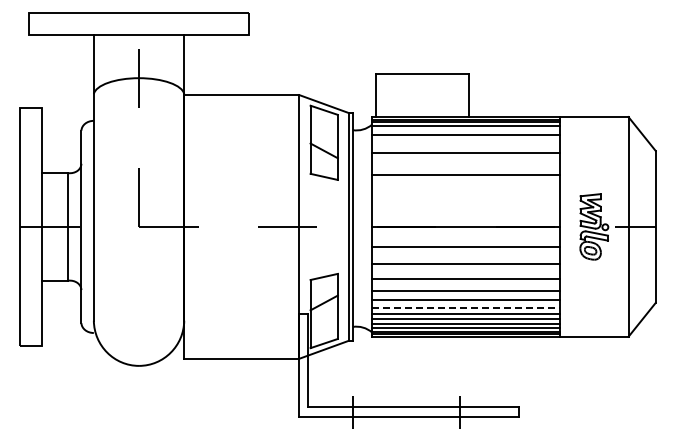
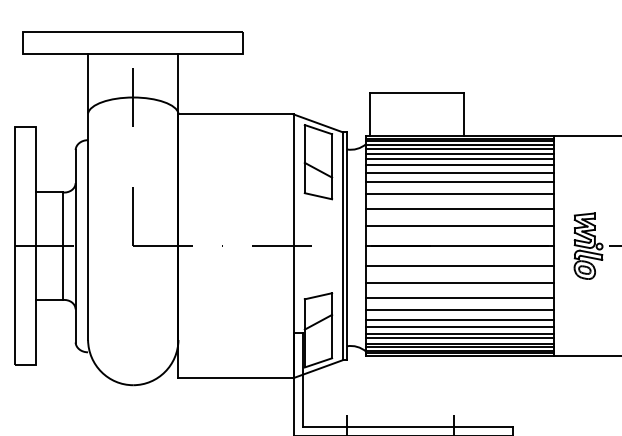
line: (466, 129) -> (460, 148), added
line: (466, 139) -> (460, 158), added
line: (466, 145) -> (460, 164), added
line: (466, 162) -> (460, 181), added
line: (465, 189) -> (459, 208), added
line: (466, 207) -> (460, 226), added
line: (466, 308) -> (460, 327), dashed -> solid

